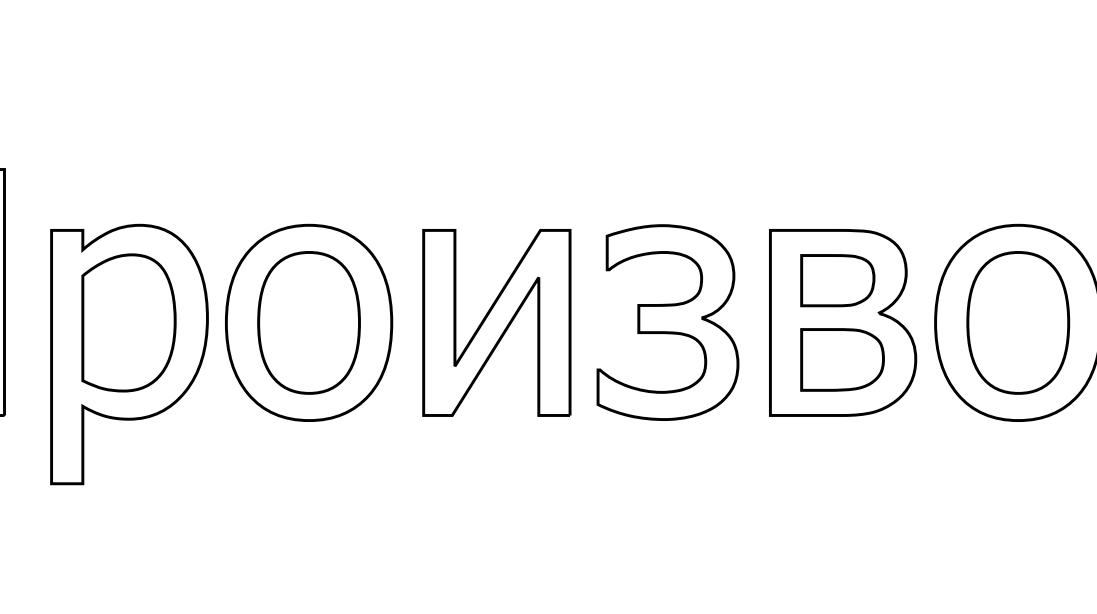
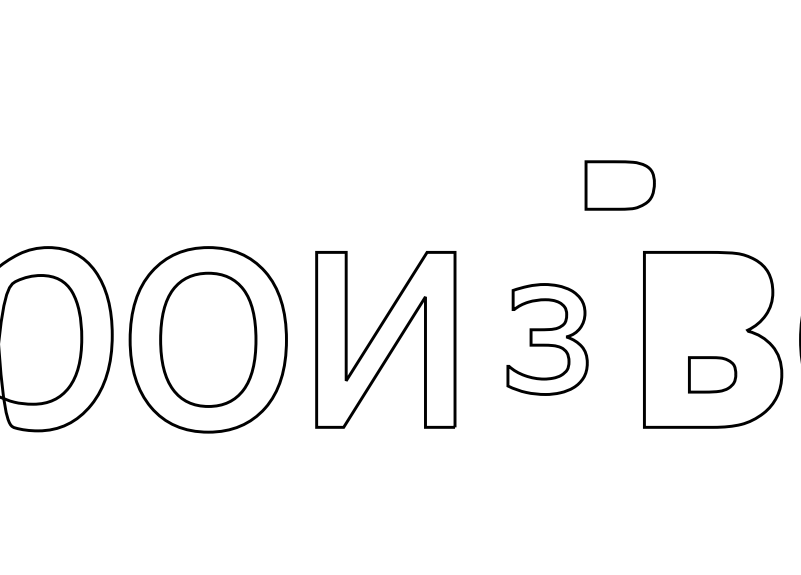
part: (837, 280) -> (619, 185), moved
part: (667, 322) -> (547, 339), size x0.6
part: (842, 359) -> (712, 374), size x0.6

